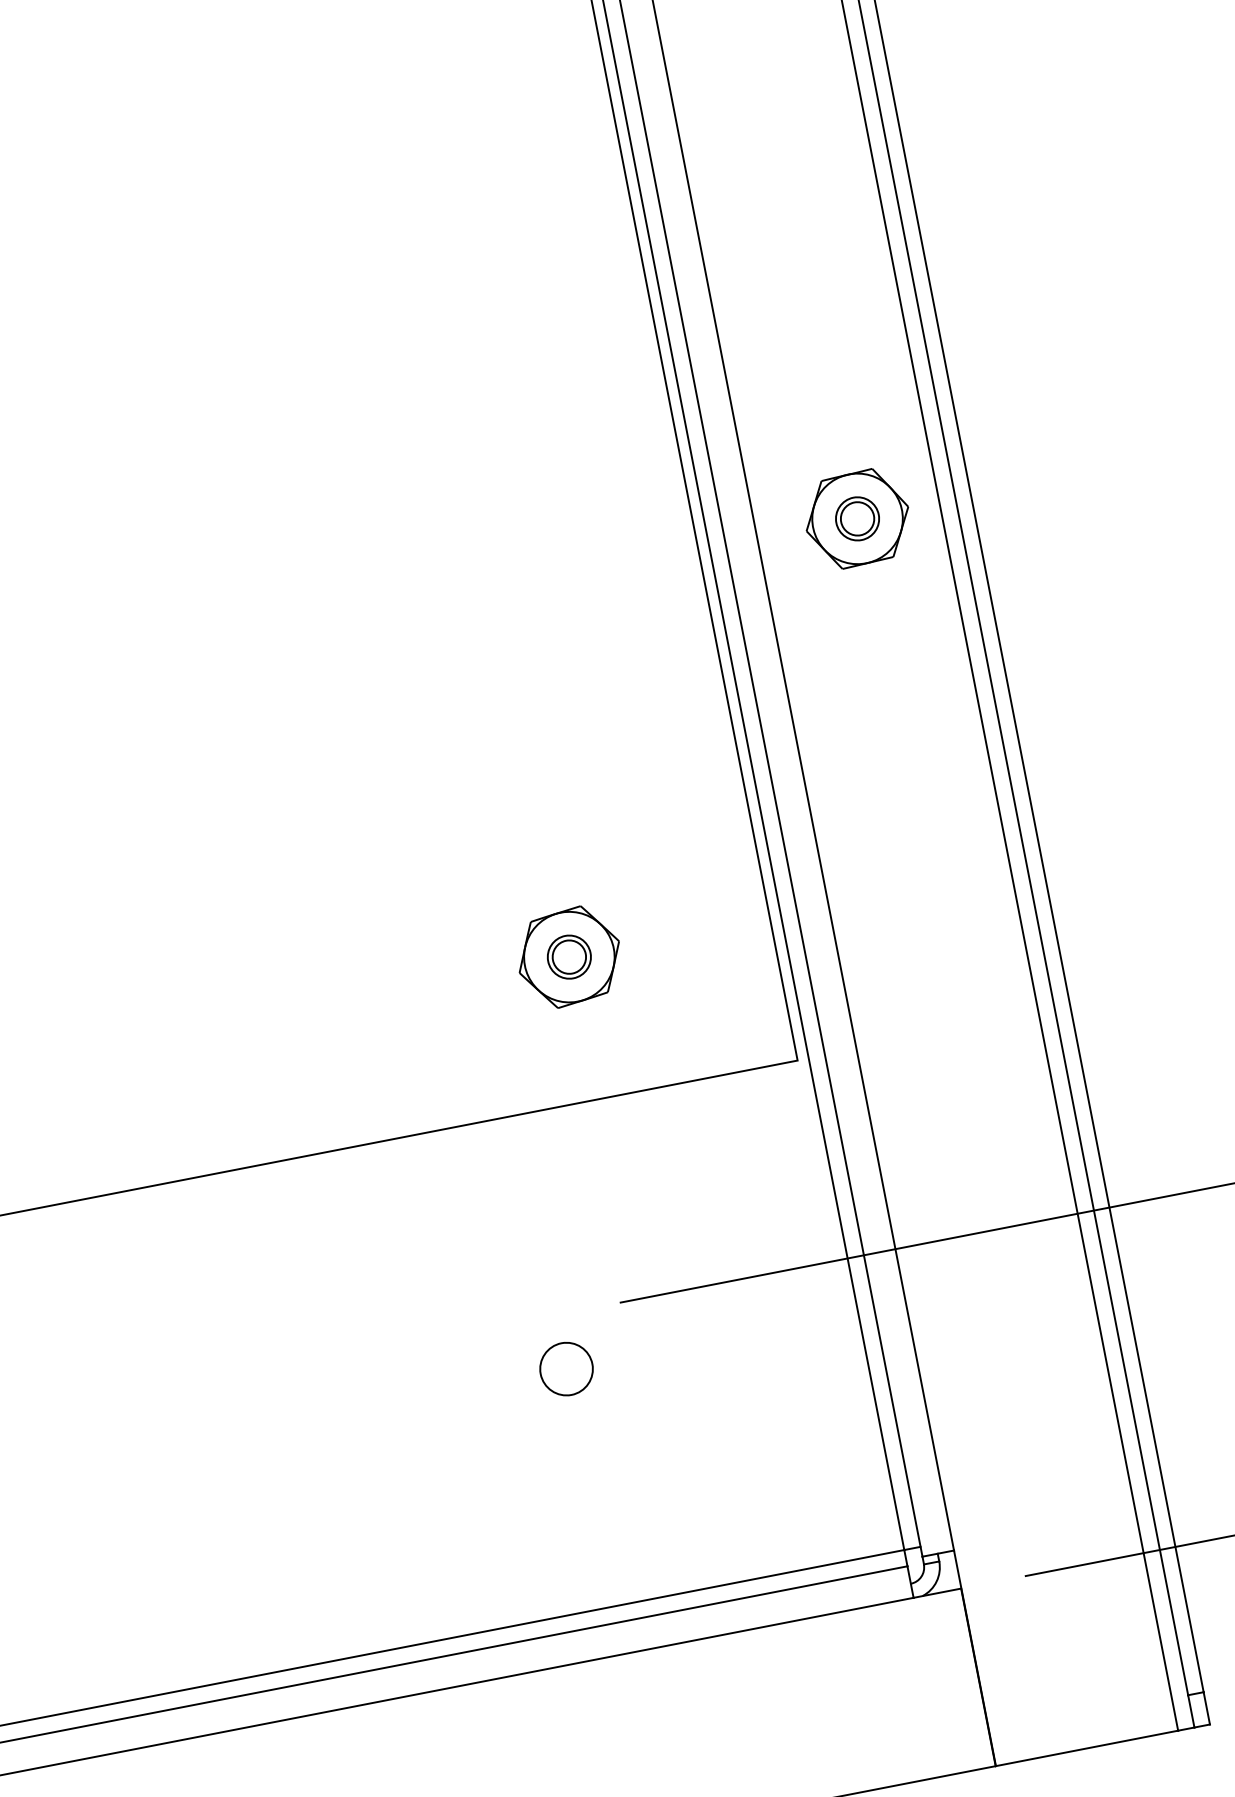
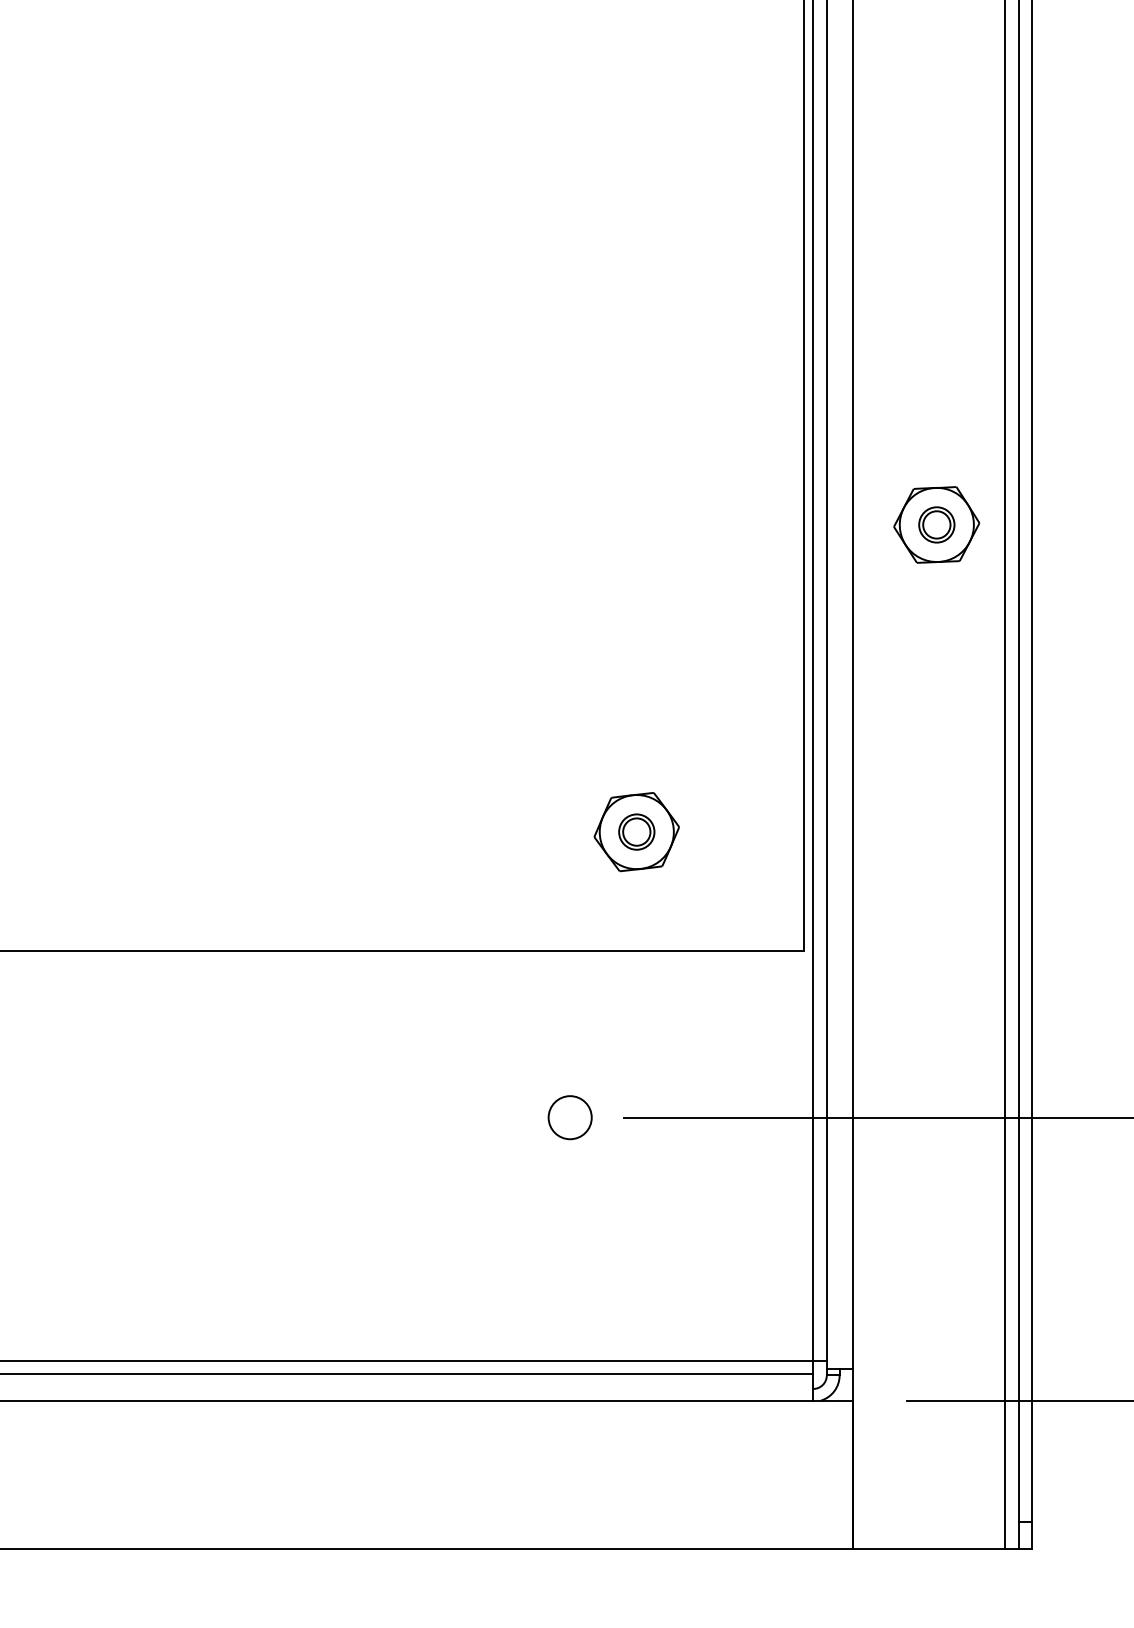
circle: (565, 1369) -> (569, 1117), moved

